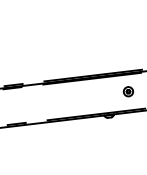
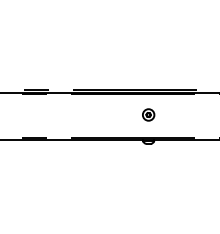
part: (128, 91) -> (148, 114), moved

